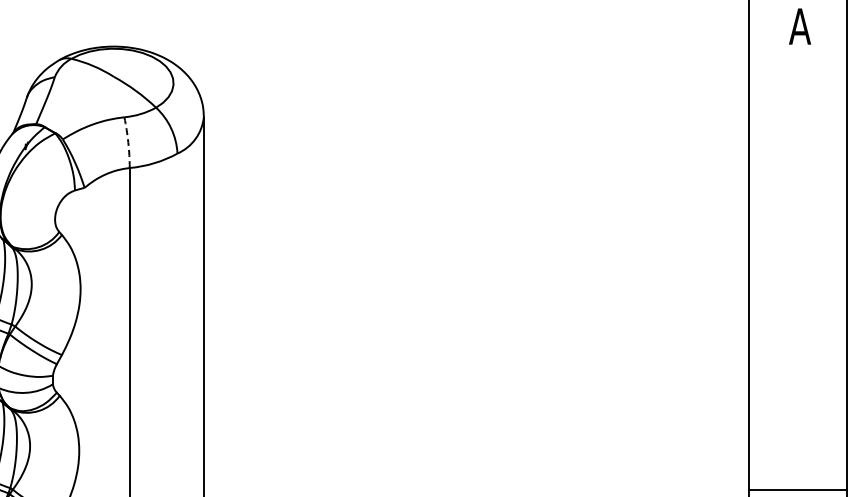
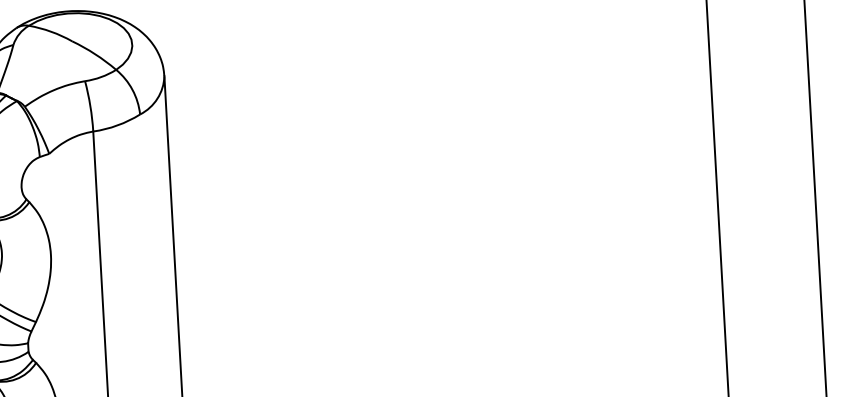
arc: (128, 142) -> (90, 106), dashed -> solid

